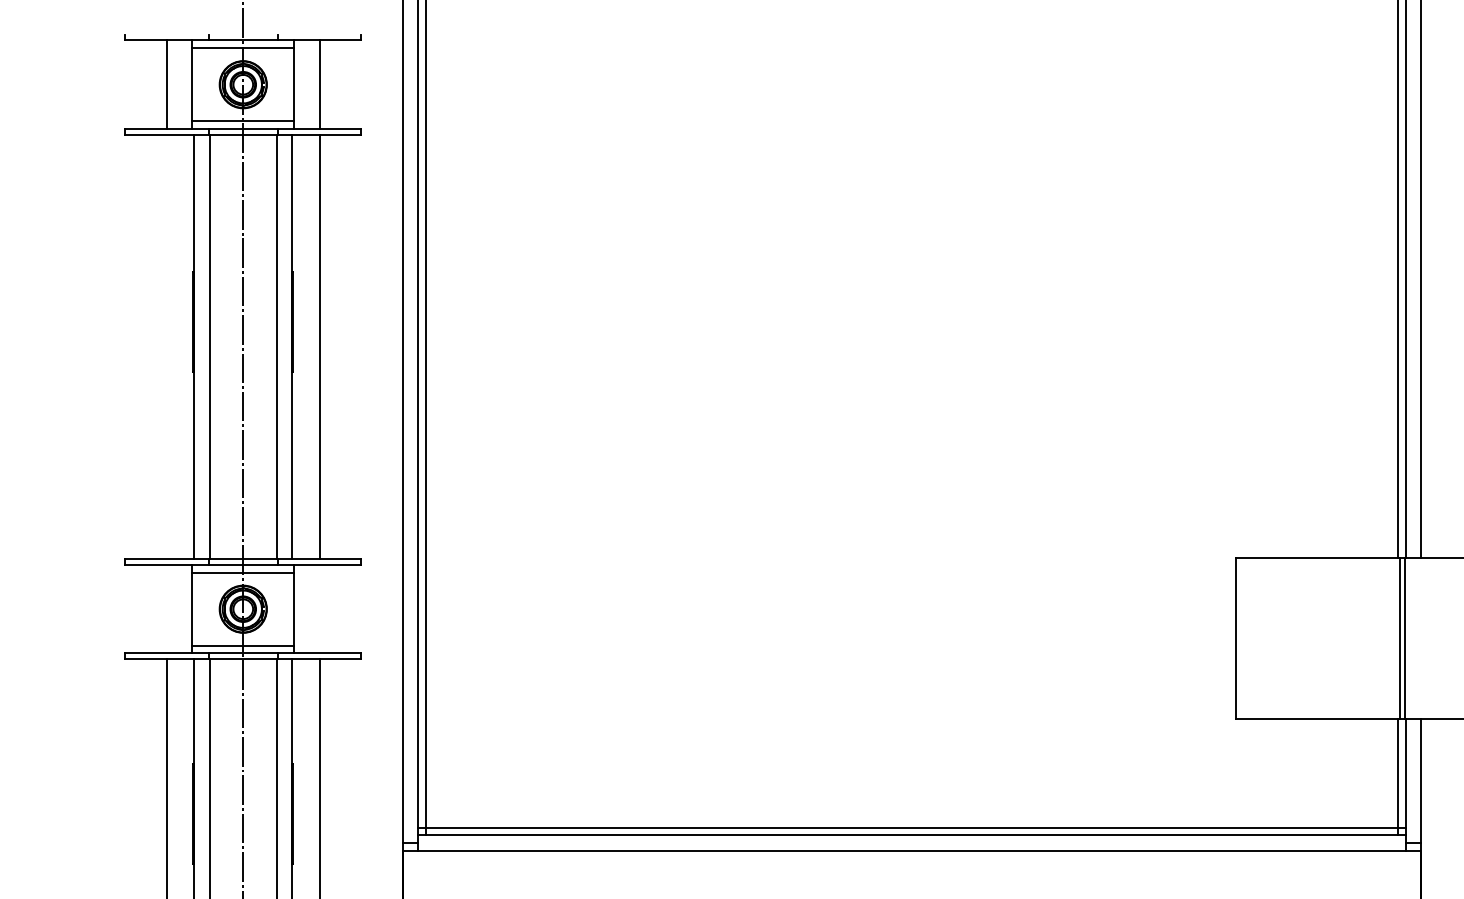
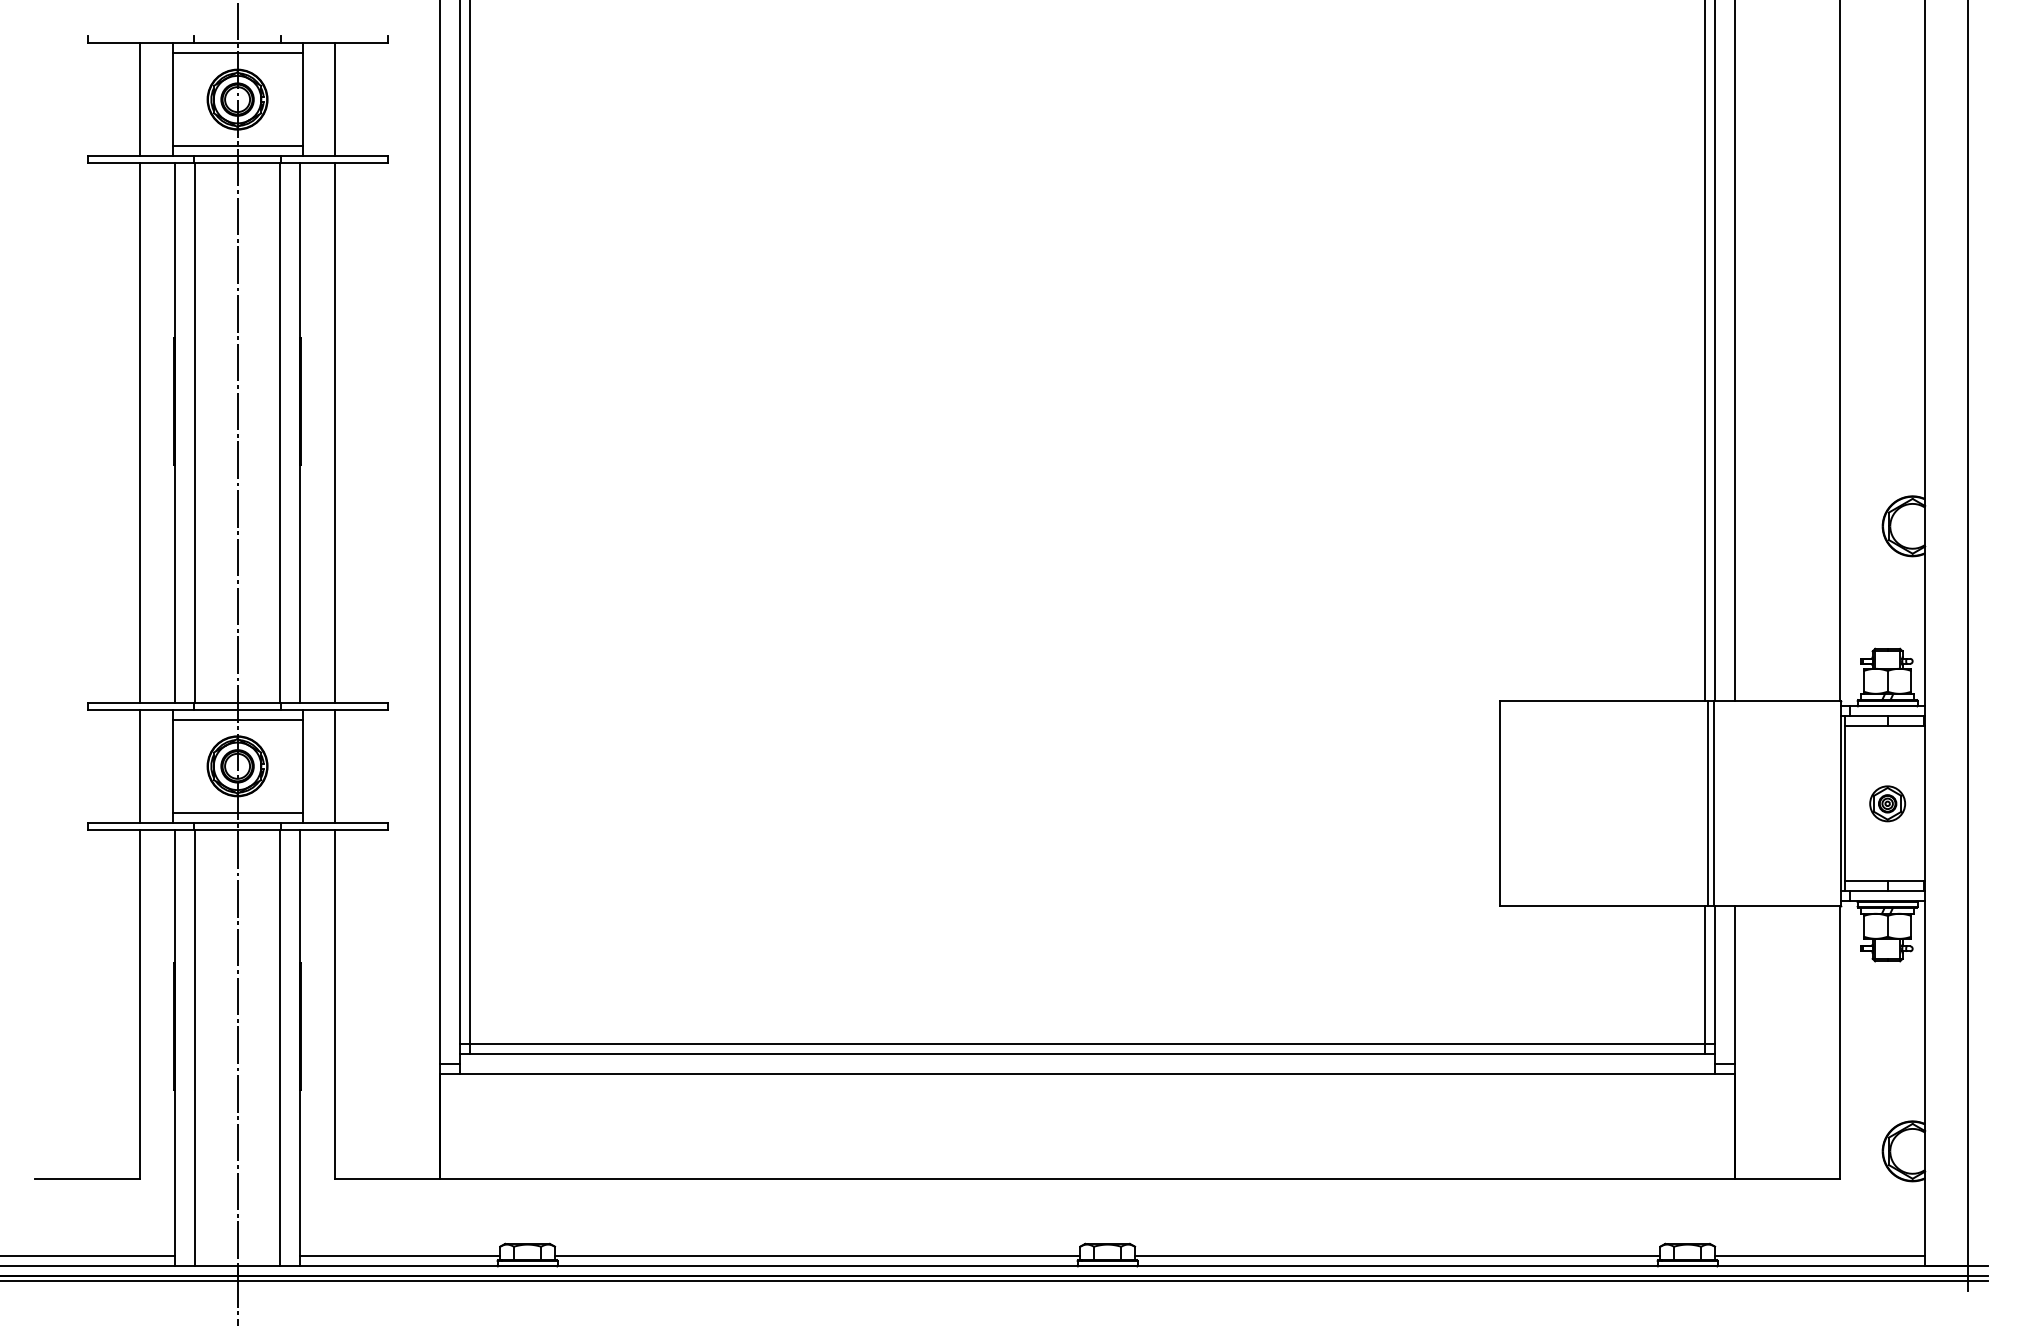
line: (166, 346) -> (140, 432), added
line: (166, 609) -> (140, 766), added
line: (320, 609) -> (335, 766), added

